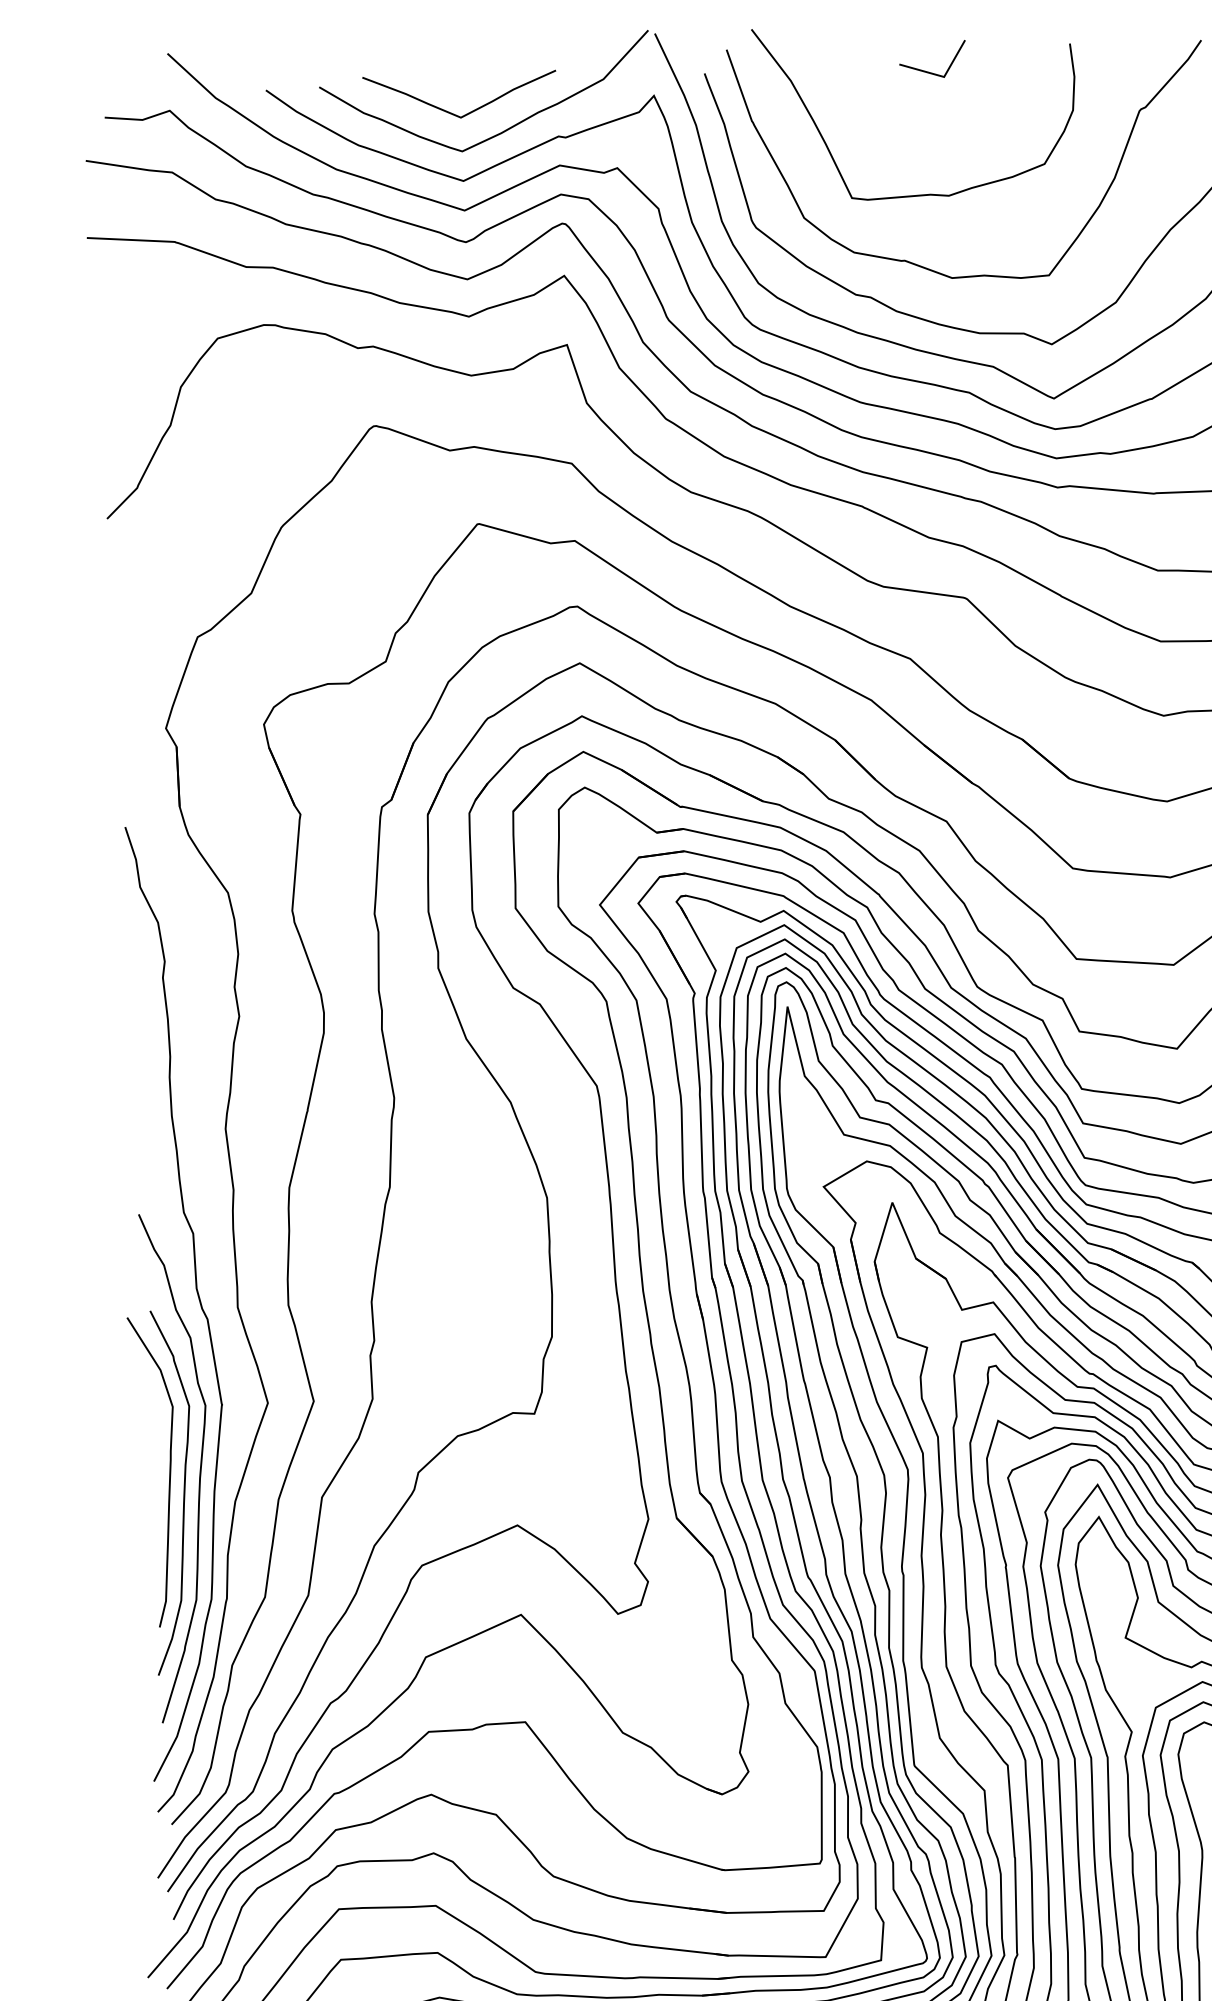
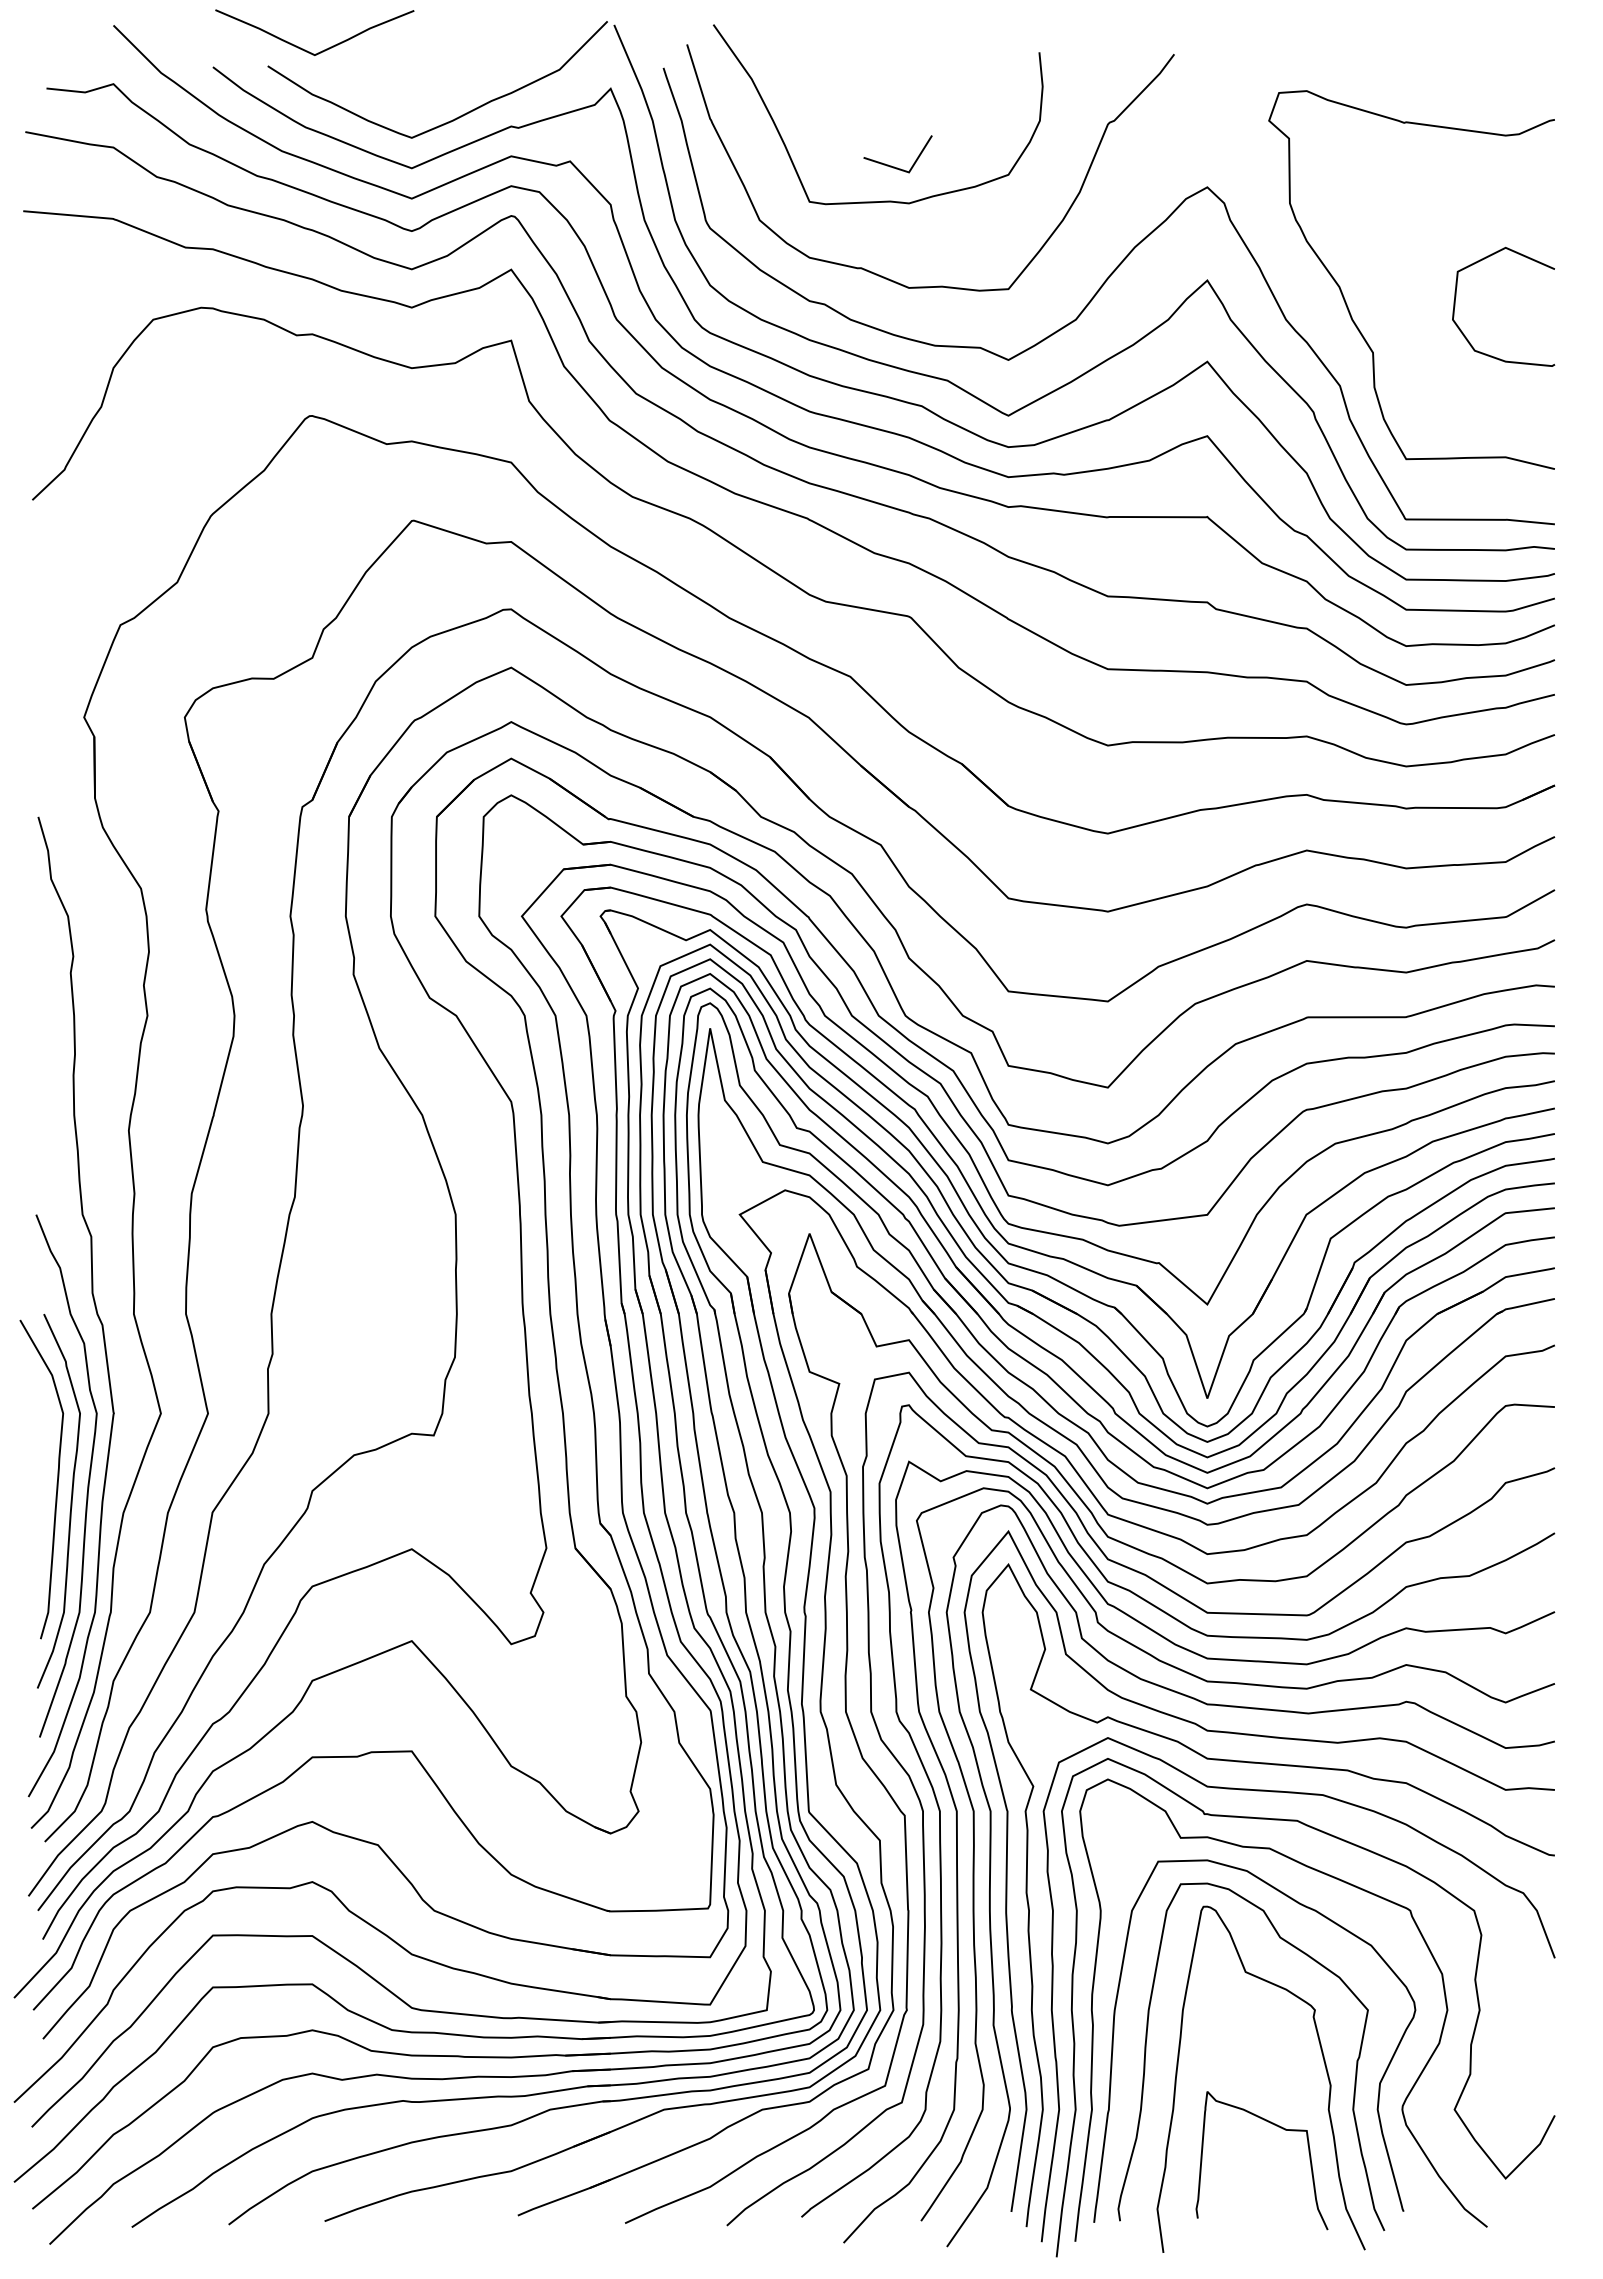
line: (929, 71) -> (894, 166), moved
curve: (451, 112) -> (305, 49), moved

